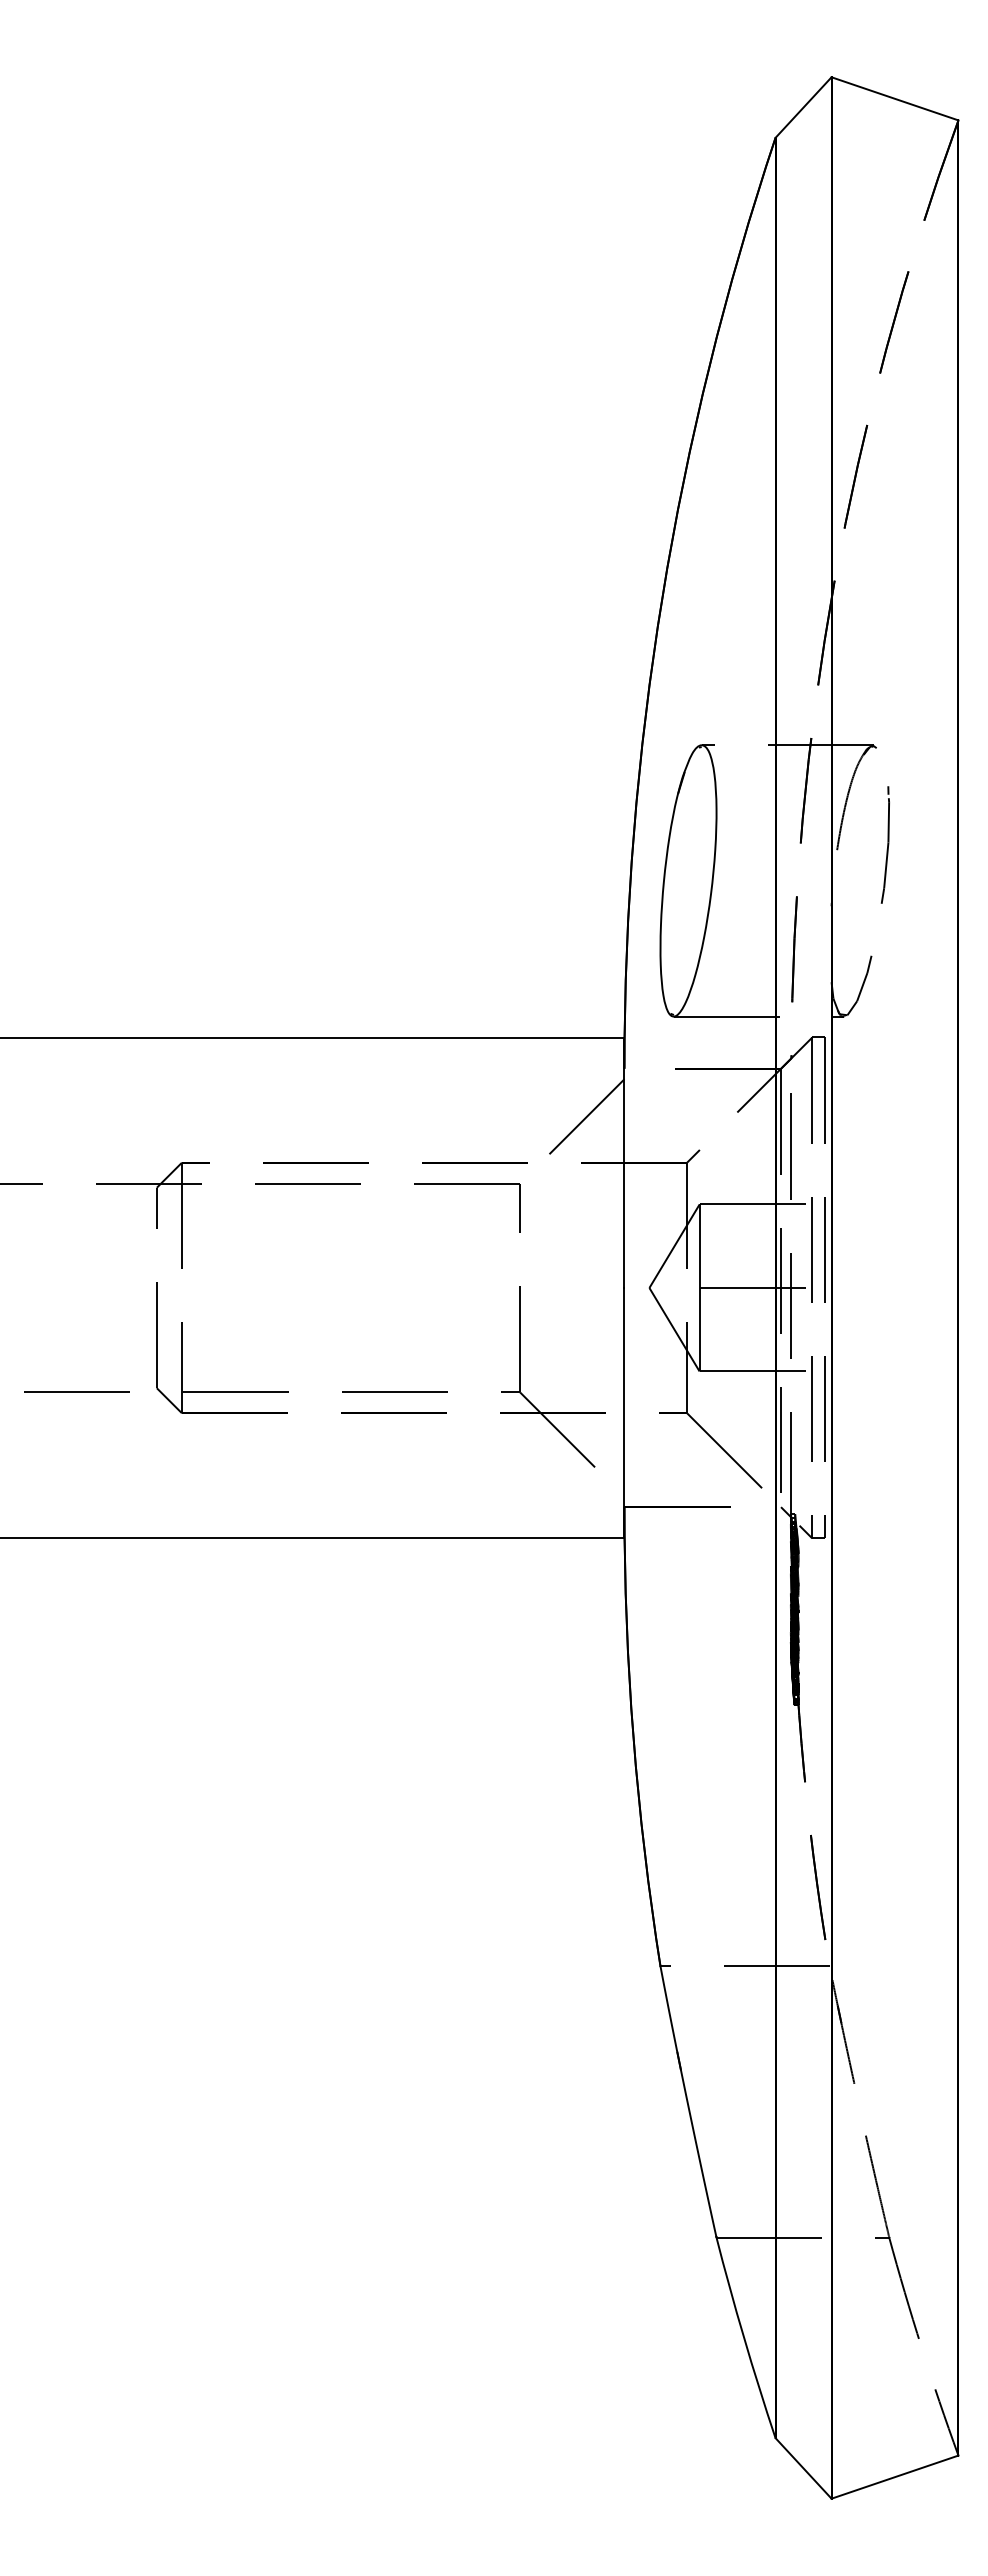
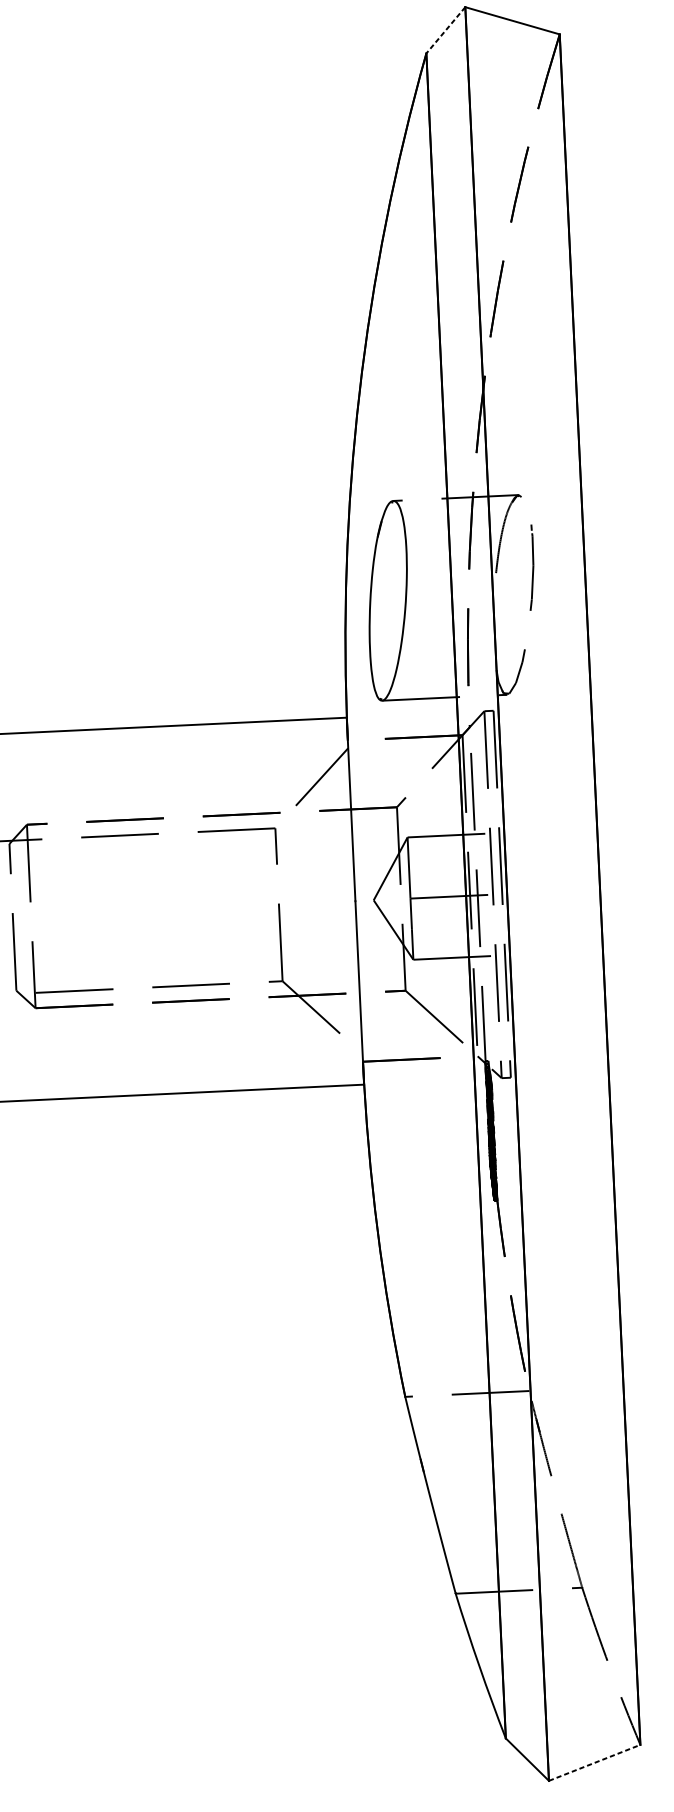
line: (803, 107) -> (445, 30), solid -> dashed
line: (895, 2476) -> (595, 1762), solid -> dashed

